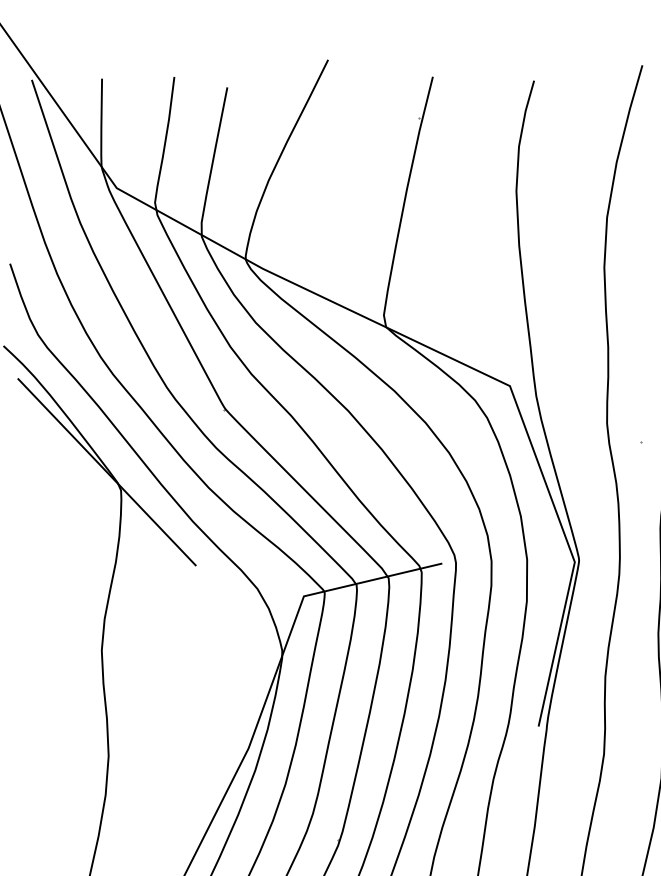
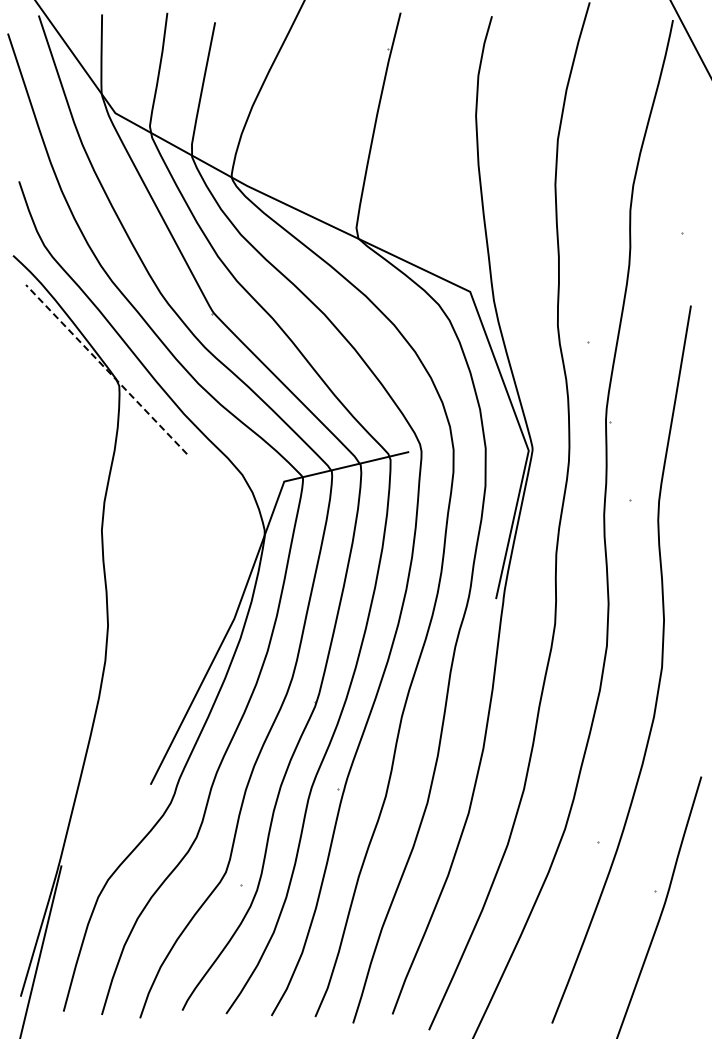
line: (106, 472) -> (106, 369), solid -> dashed

